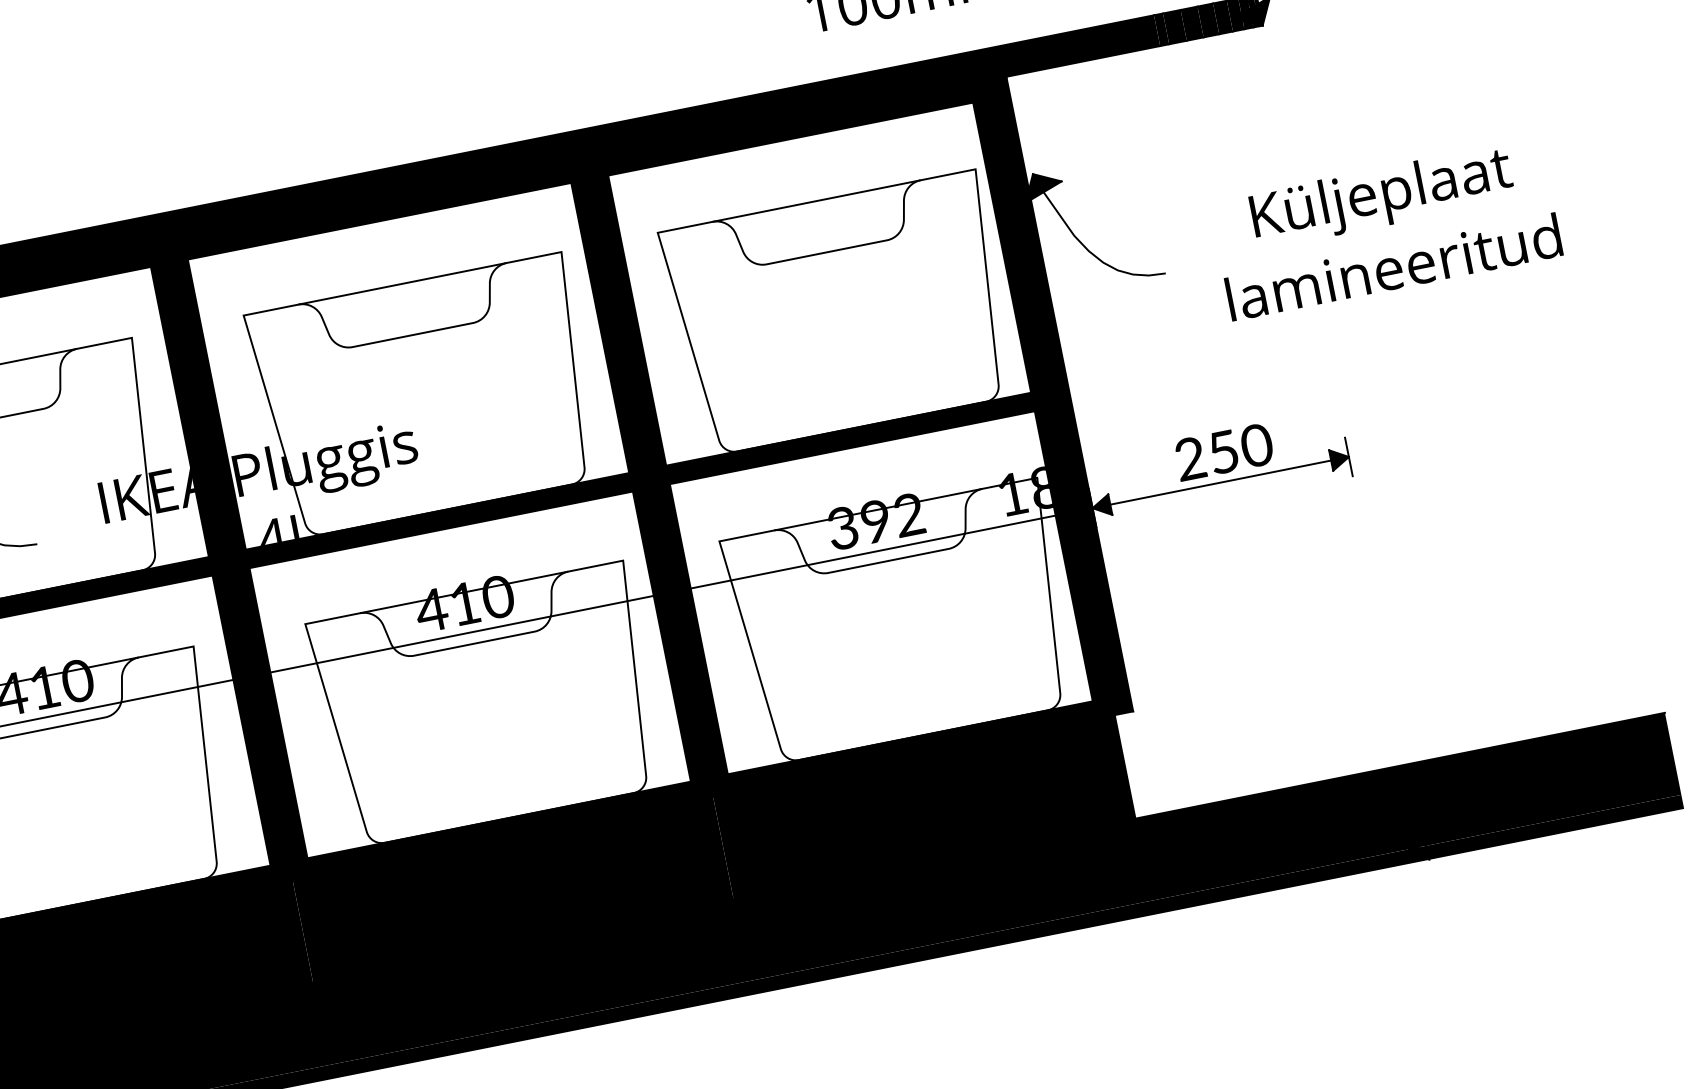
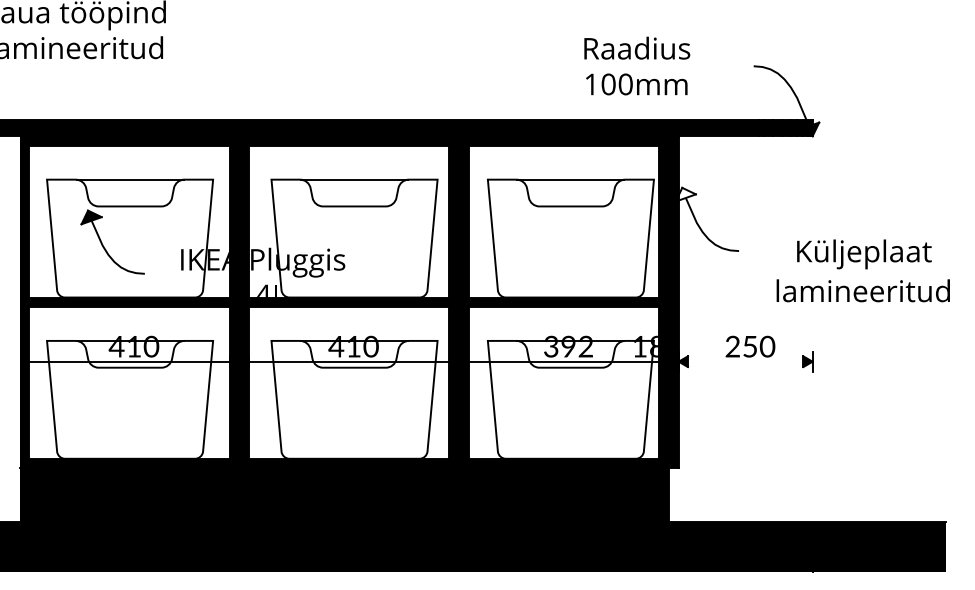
fill: (1041, 185) -> (685, 194), removed
text: (1384, 228) -> (862, 270), moved
line: (1220, 482) -> (745, 361), removed

